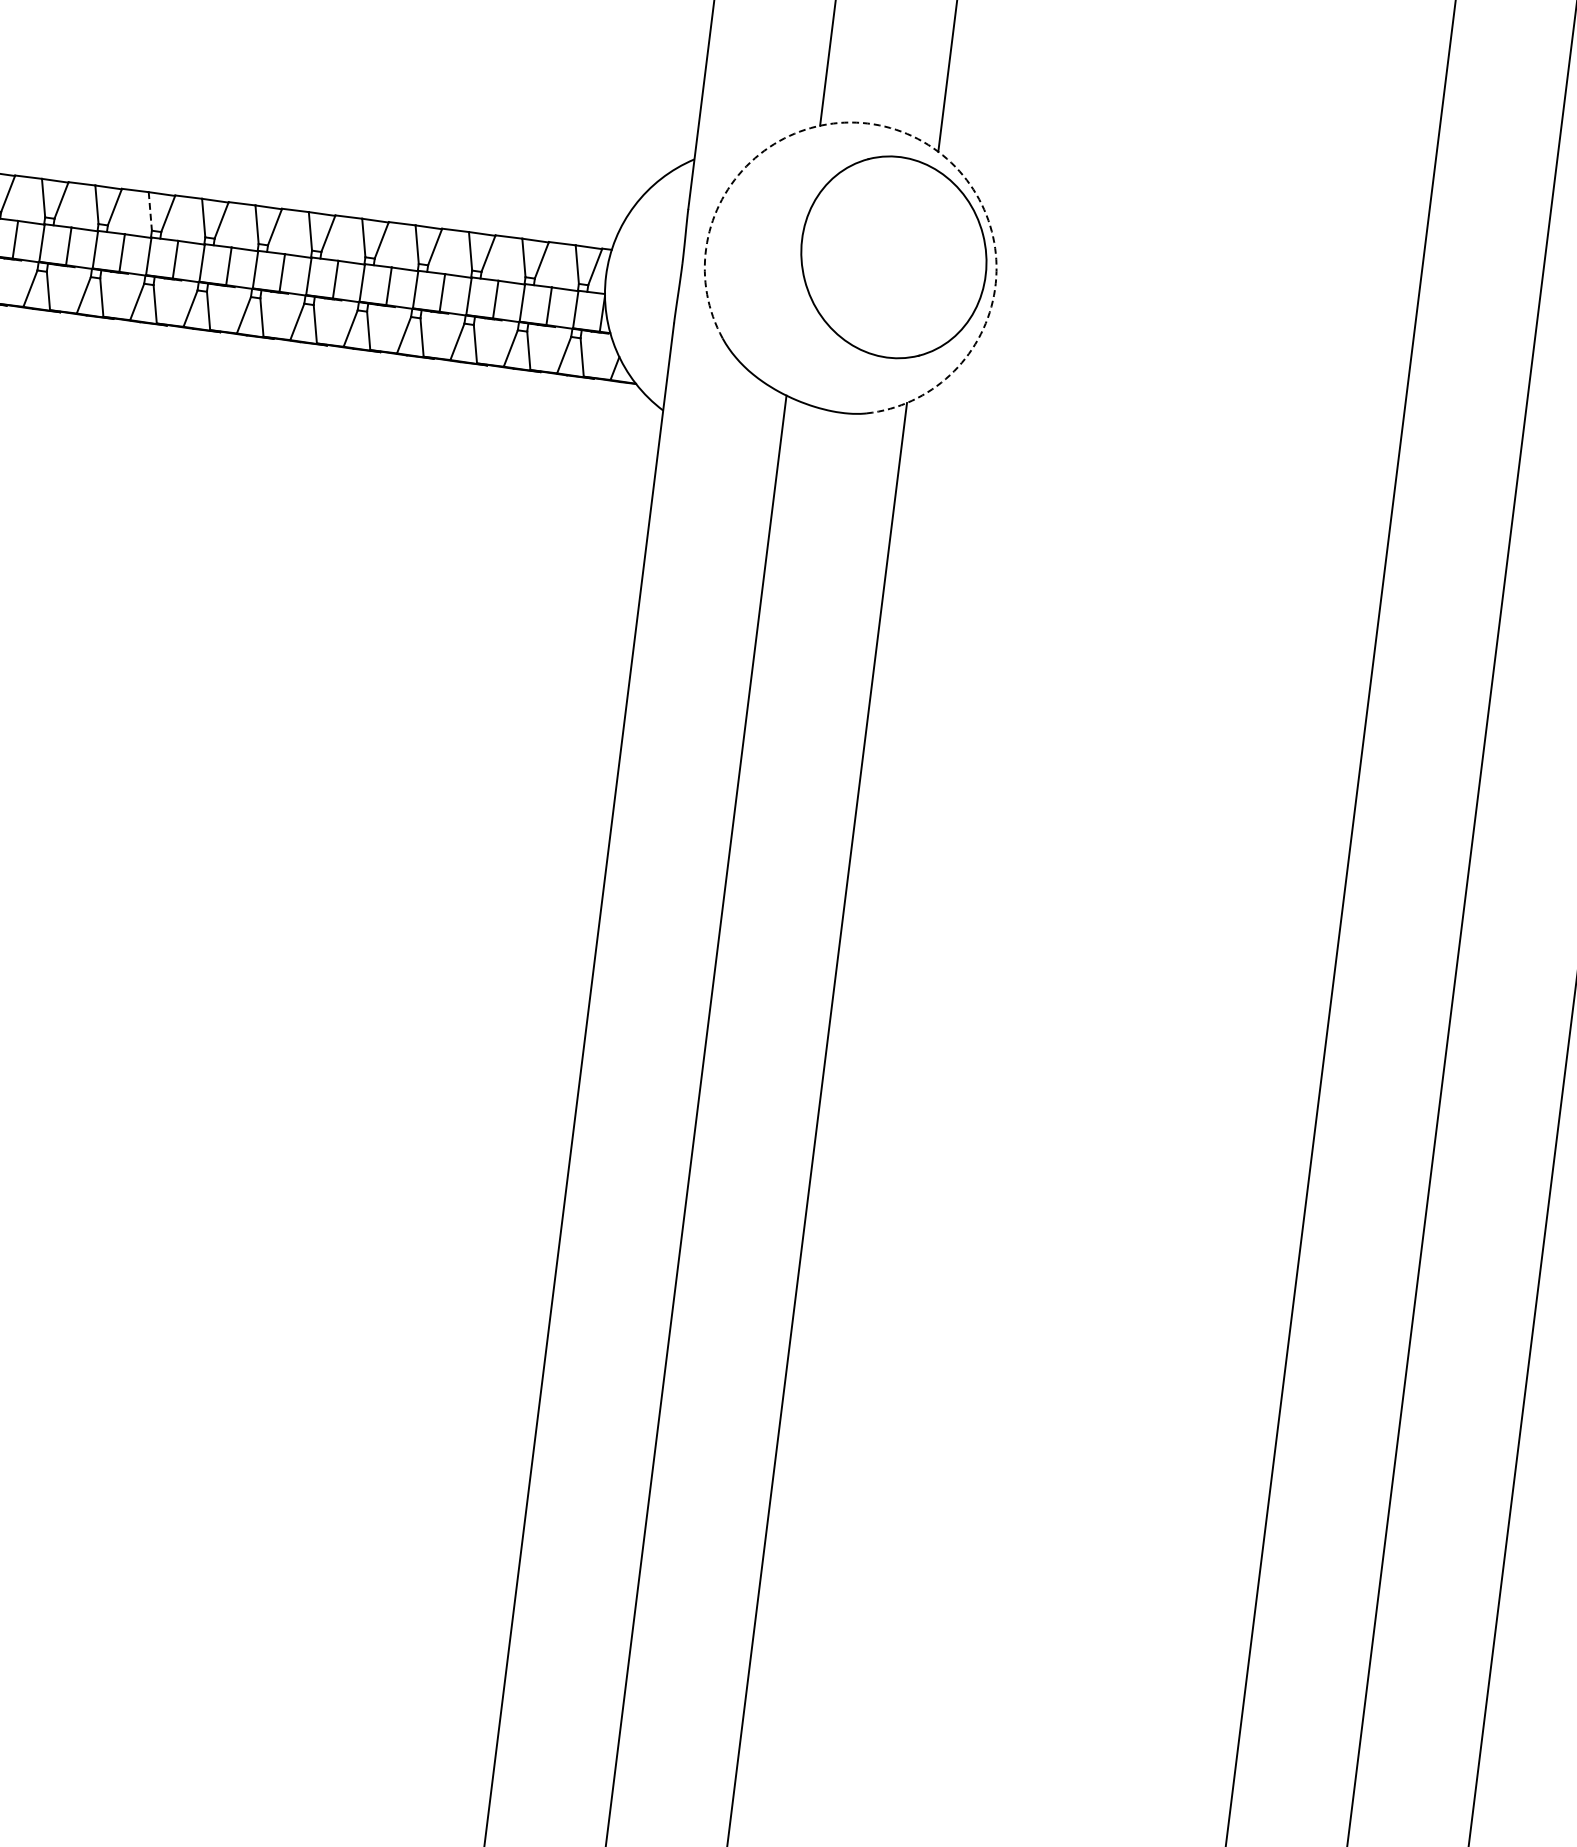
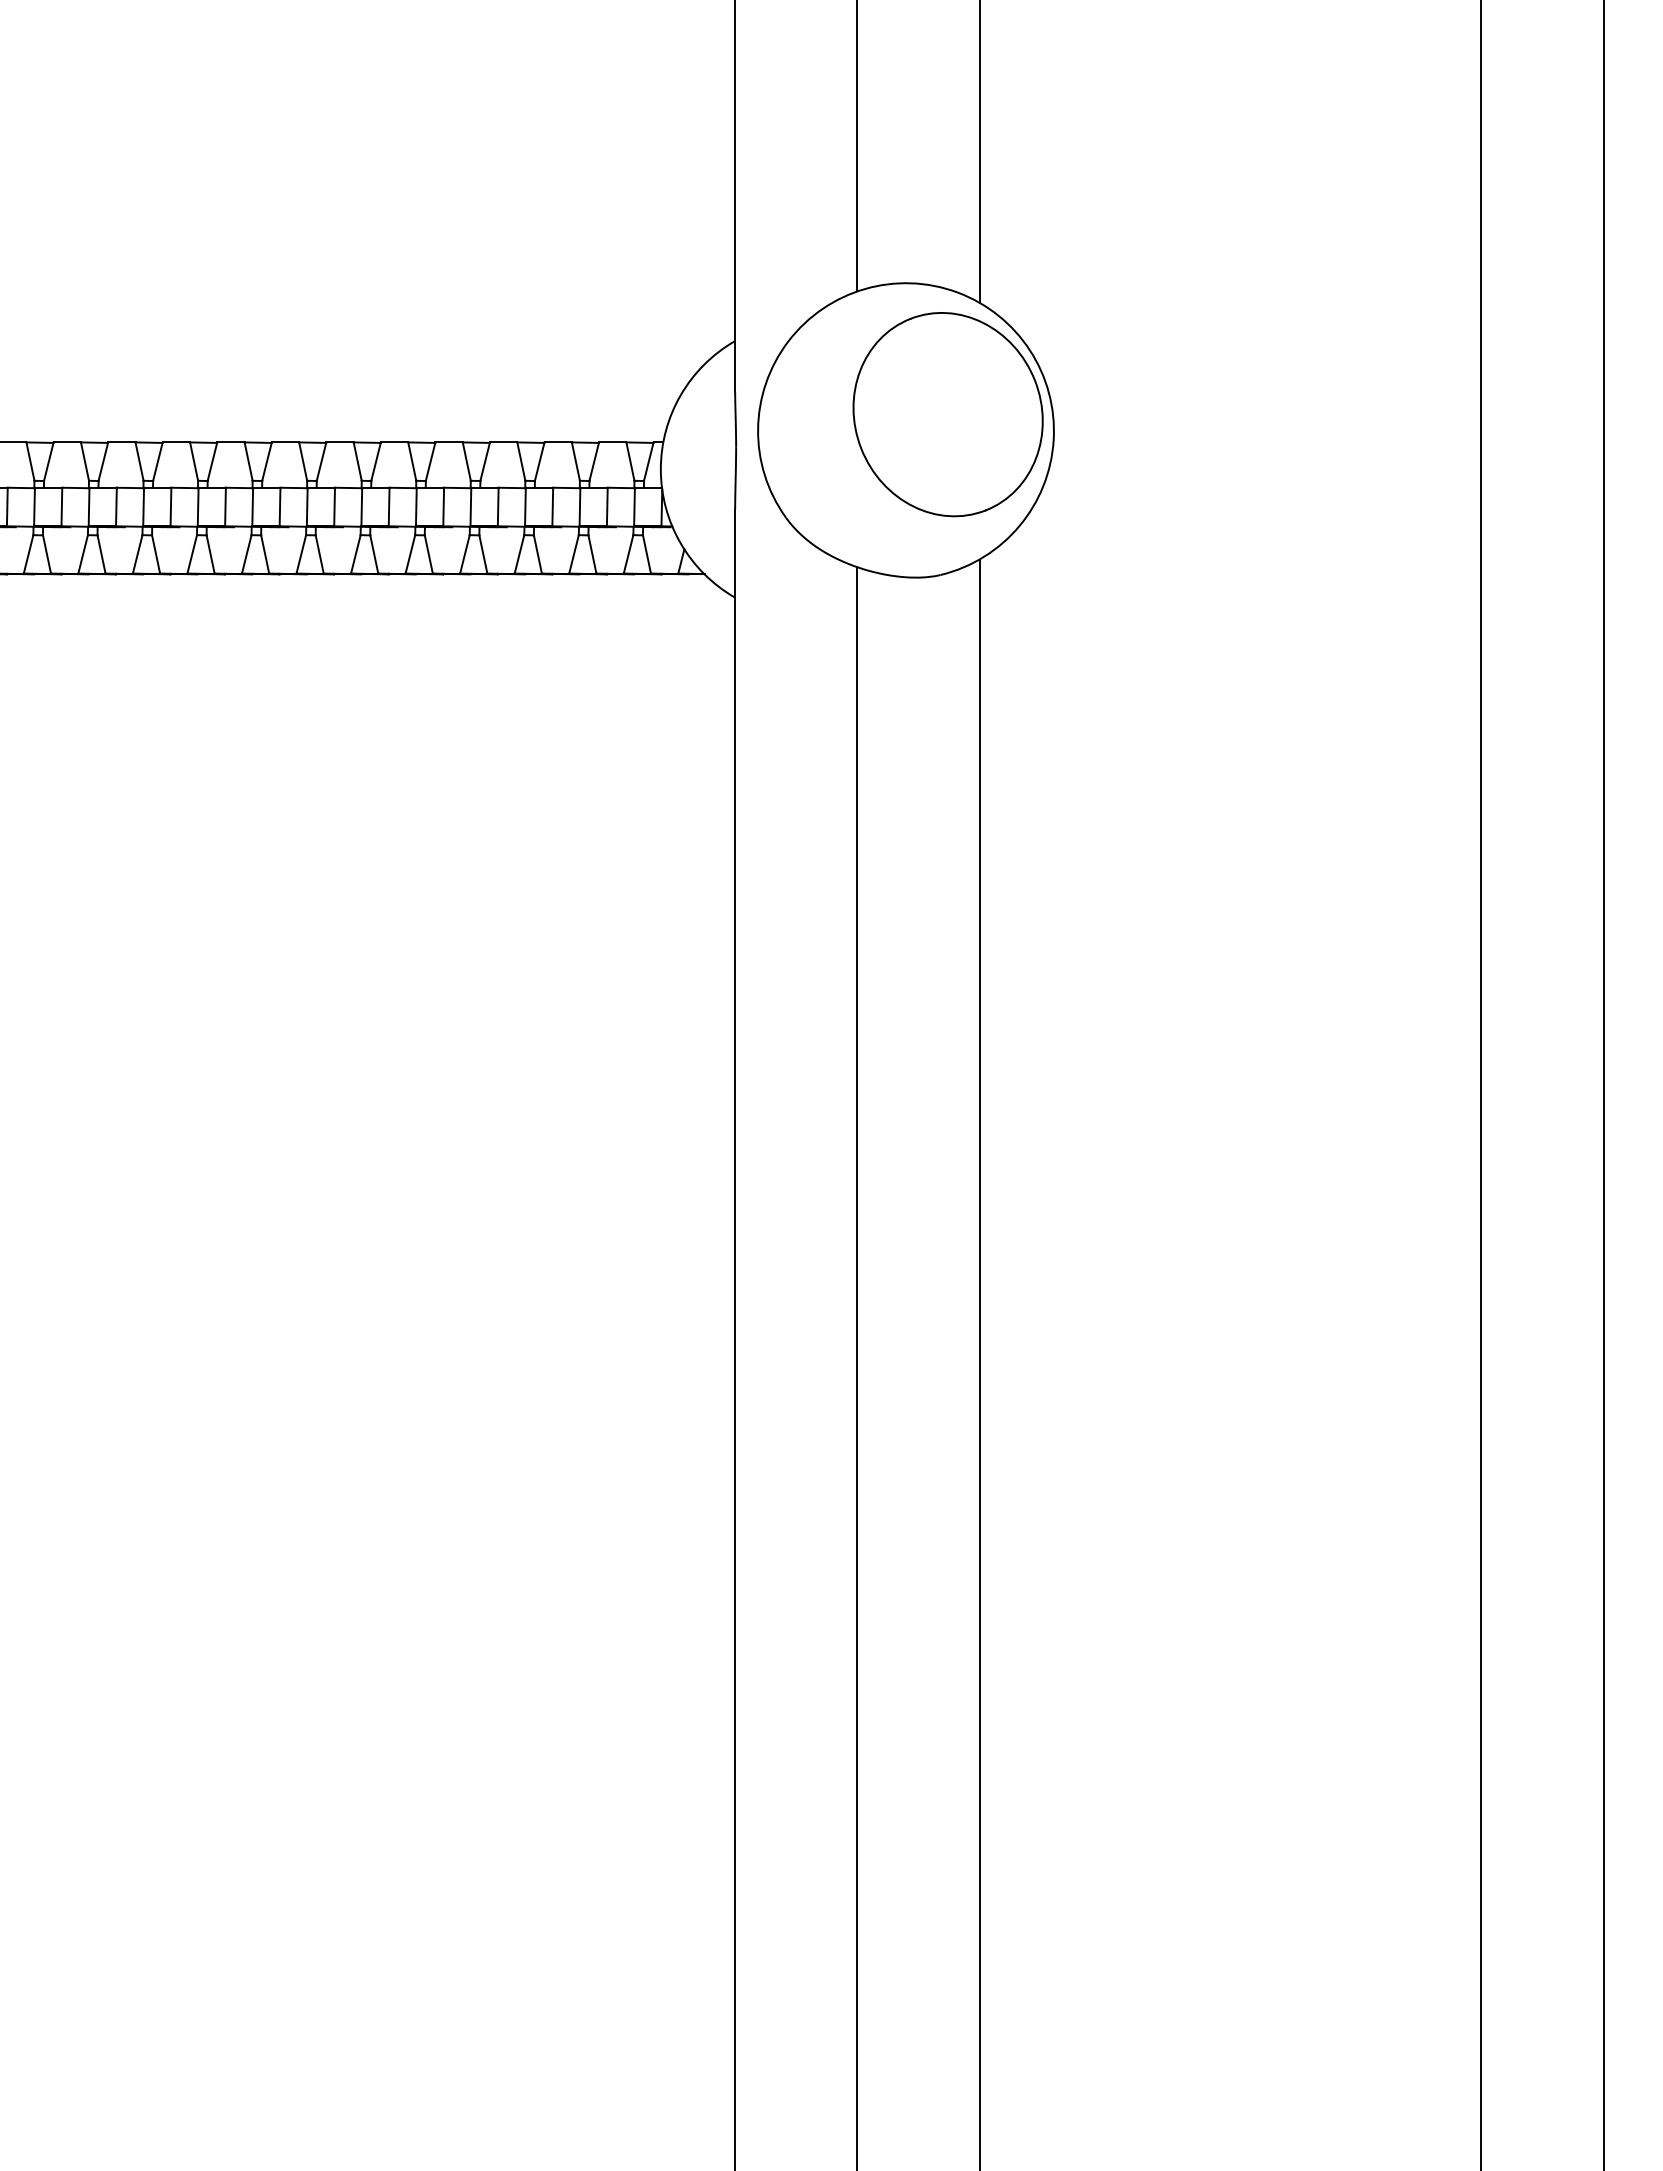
arc: (917, 138) -> (957, 292), dashed -> solid
line: (150, 211) -> (194, 461), dashed -> solid

